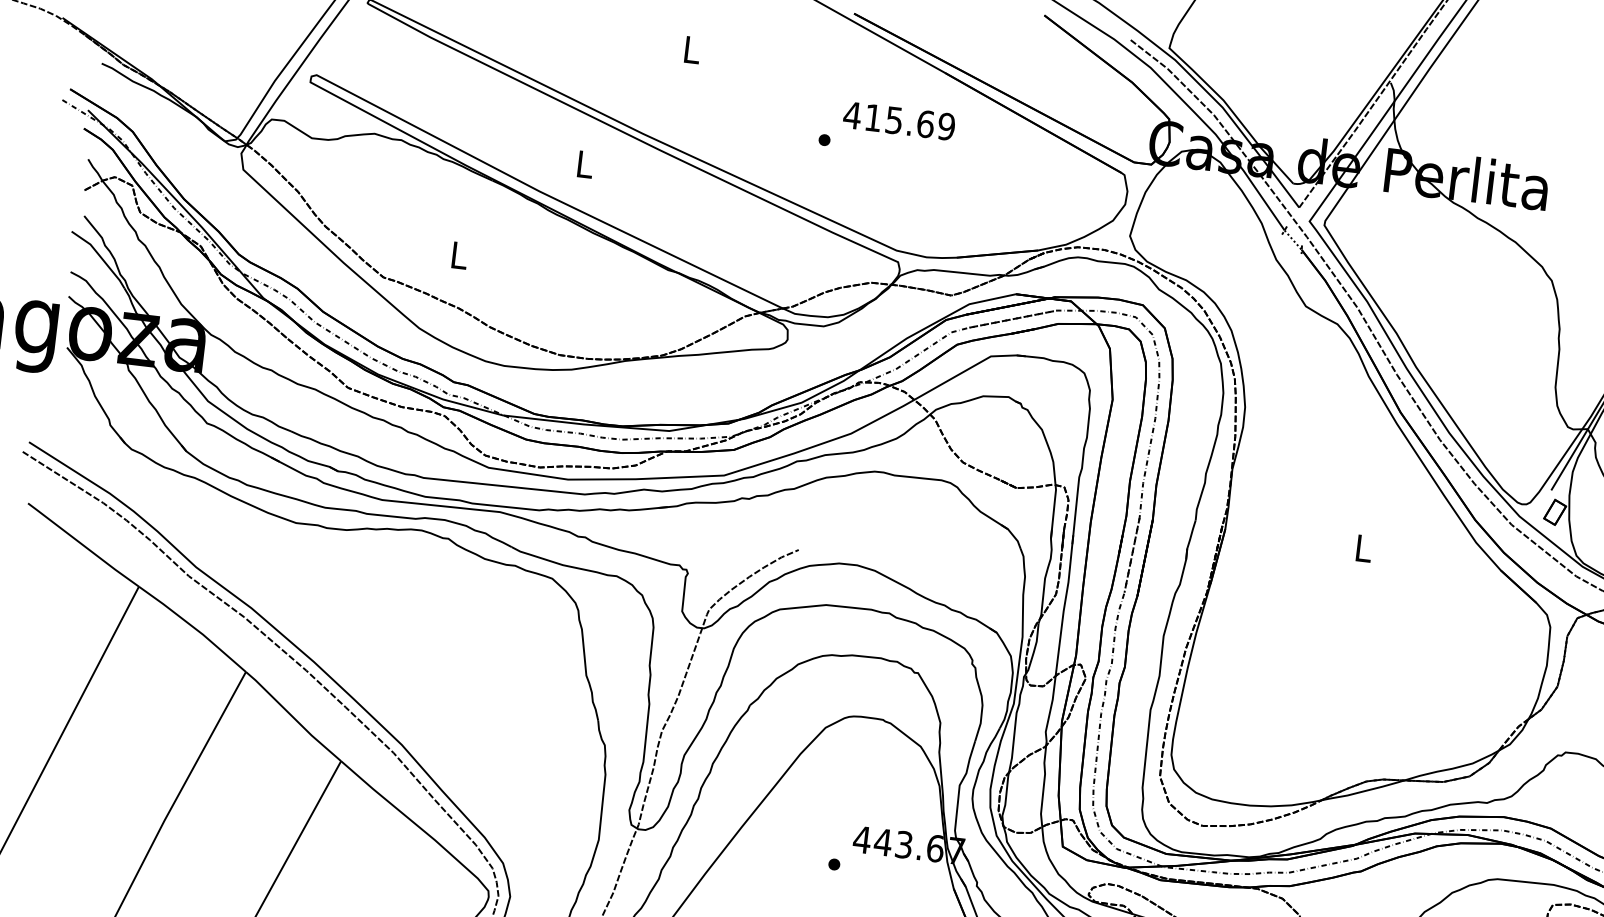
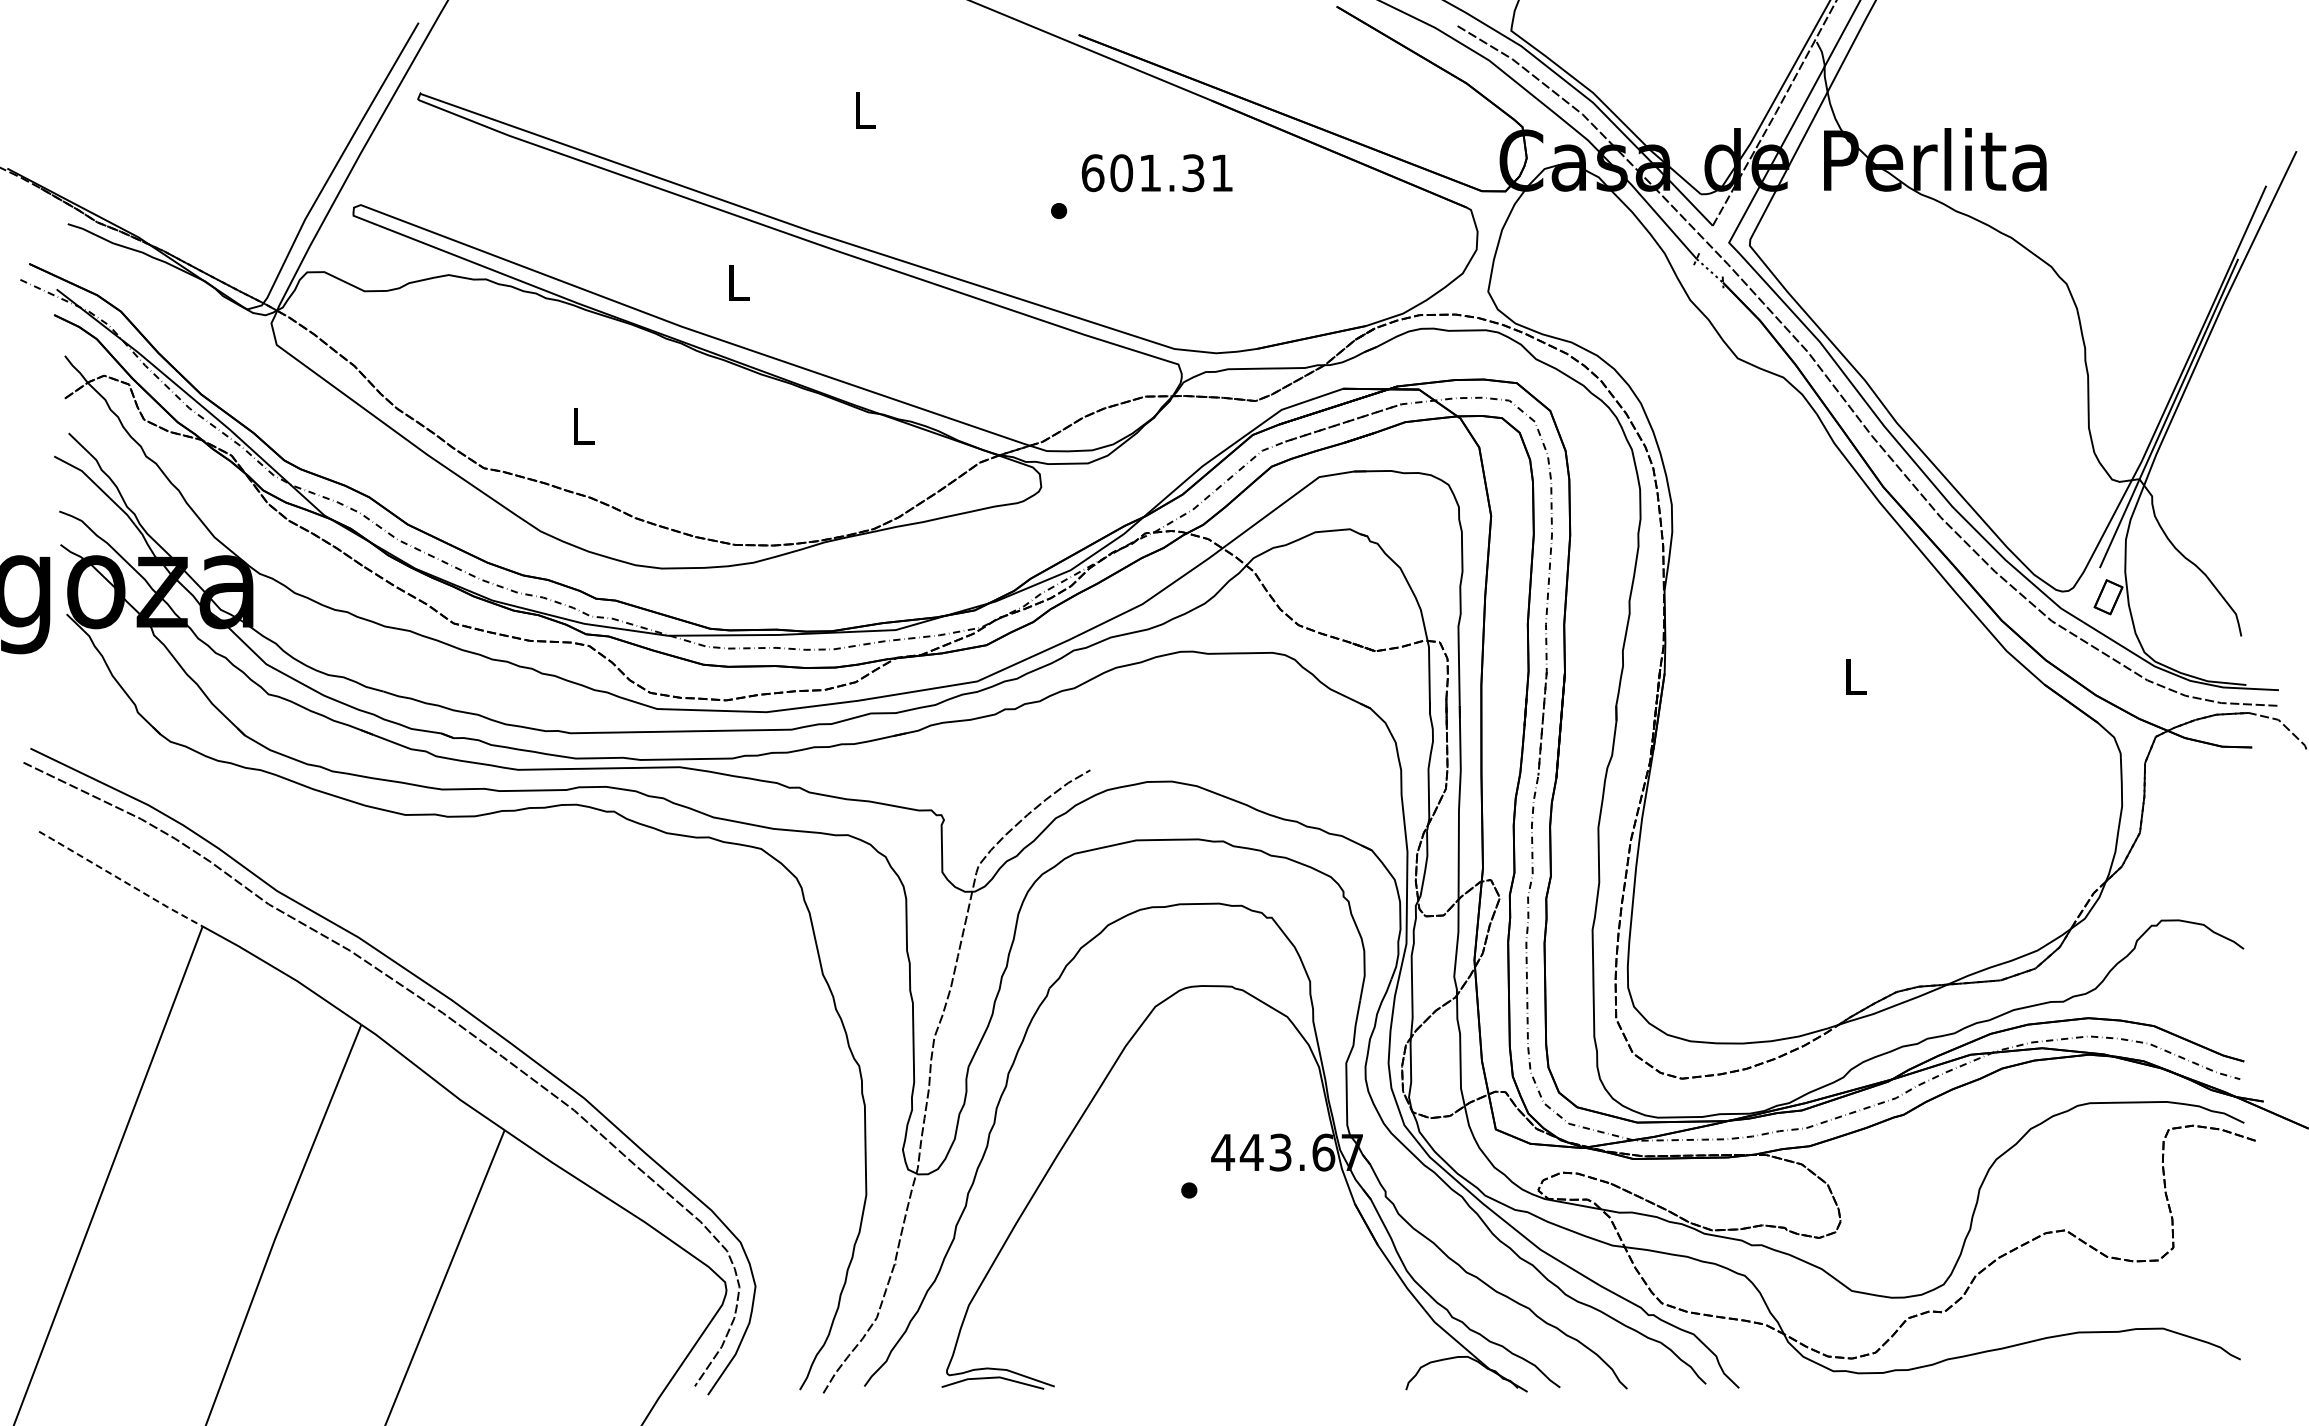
text: (898, 121) -> (1156, 173), 415.69 -> 601.31
line: (83, 545) -> (120, 879), solid -> dashed

